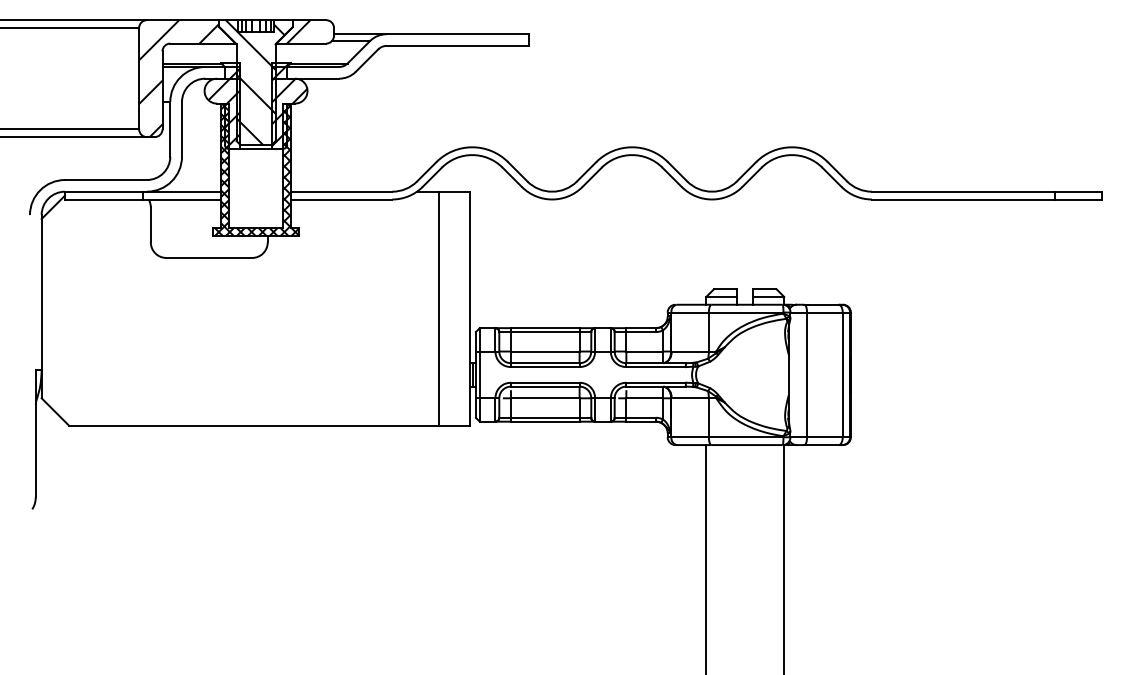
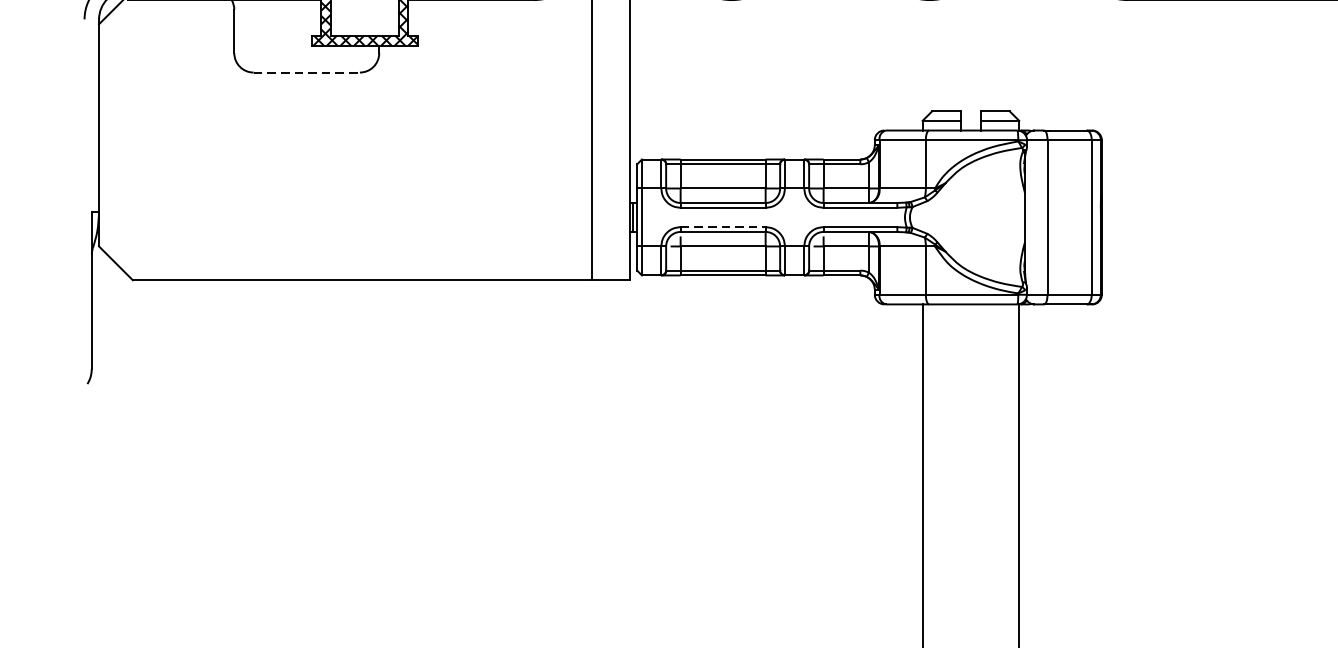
line: (209, 257) -> (307, 71), solid -> dashed
line: (545, 382) -> (723, 226), solid -> dashed

